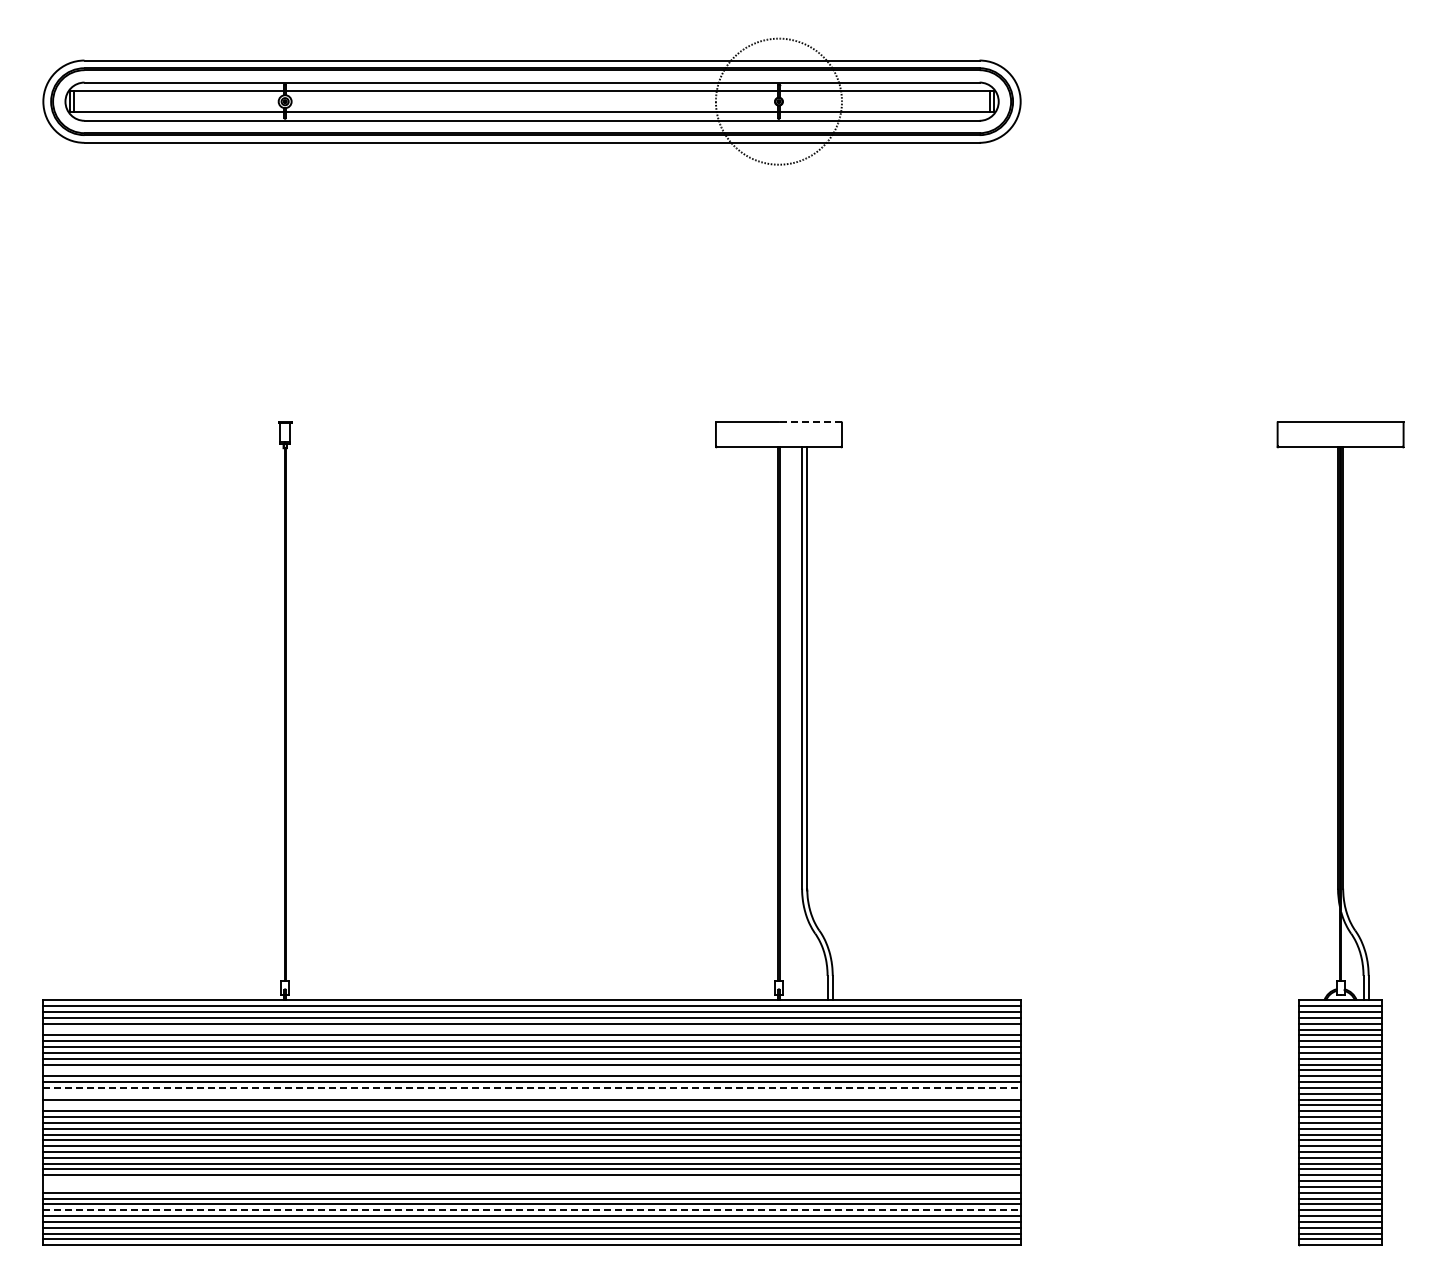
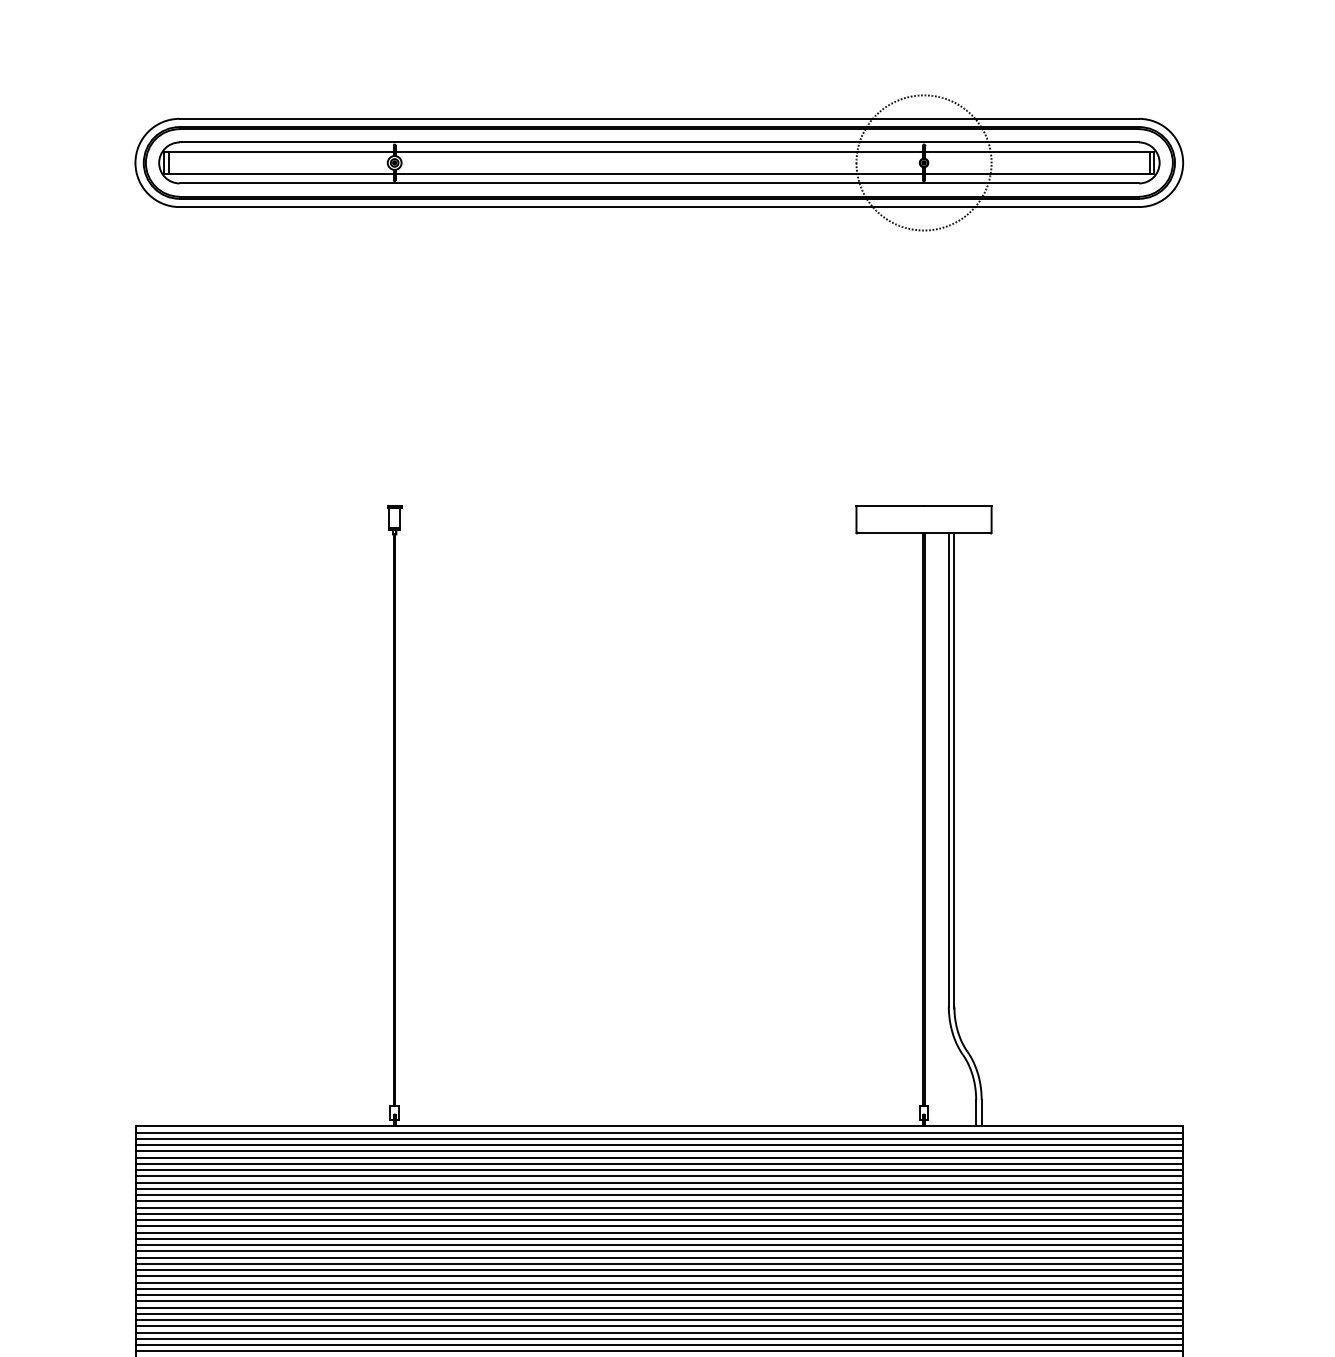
line: (810, 421) -> (957, 505), dashed -> solid
line: (531, 1029) -> (658, 1157), added
line: (531, 1070) -> (658, 1201), added
line: (532, 1087) -> (659, 1219), dashed -> solid
line: (531, 1093) -> (658, 1226), added
line: (531, 1105) -> (658, 1239), added
line: (531, 1181) -> (658, 1320), added
line: (531, 1186) -> (658, 1325), added
line: (532, 1210) -> (659, 1351), dashed -> solid

